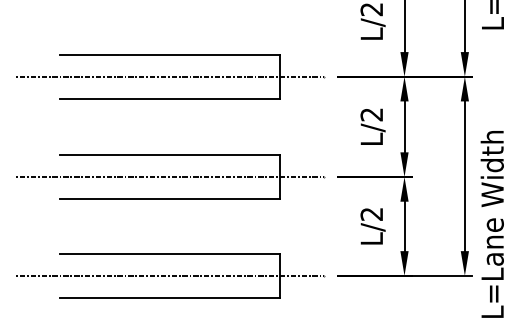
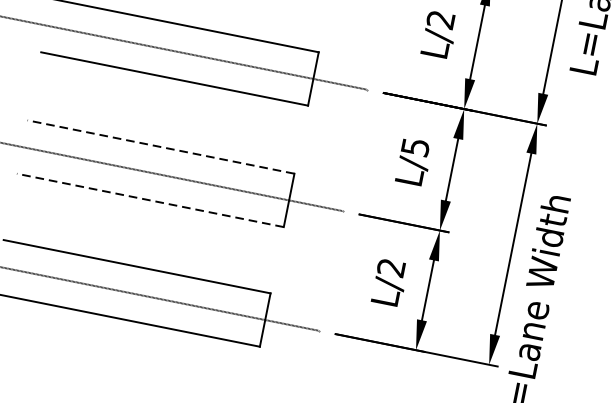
text: (371, 114) -> (415, 146), L/2 -> L/5
line: (169, 155) -> (160, 147), solid -> dashed
line: (169, 199) -> (149, 200), solid -> dashed

